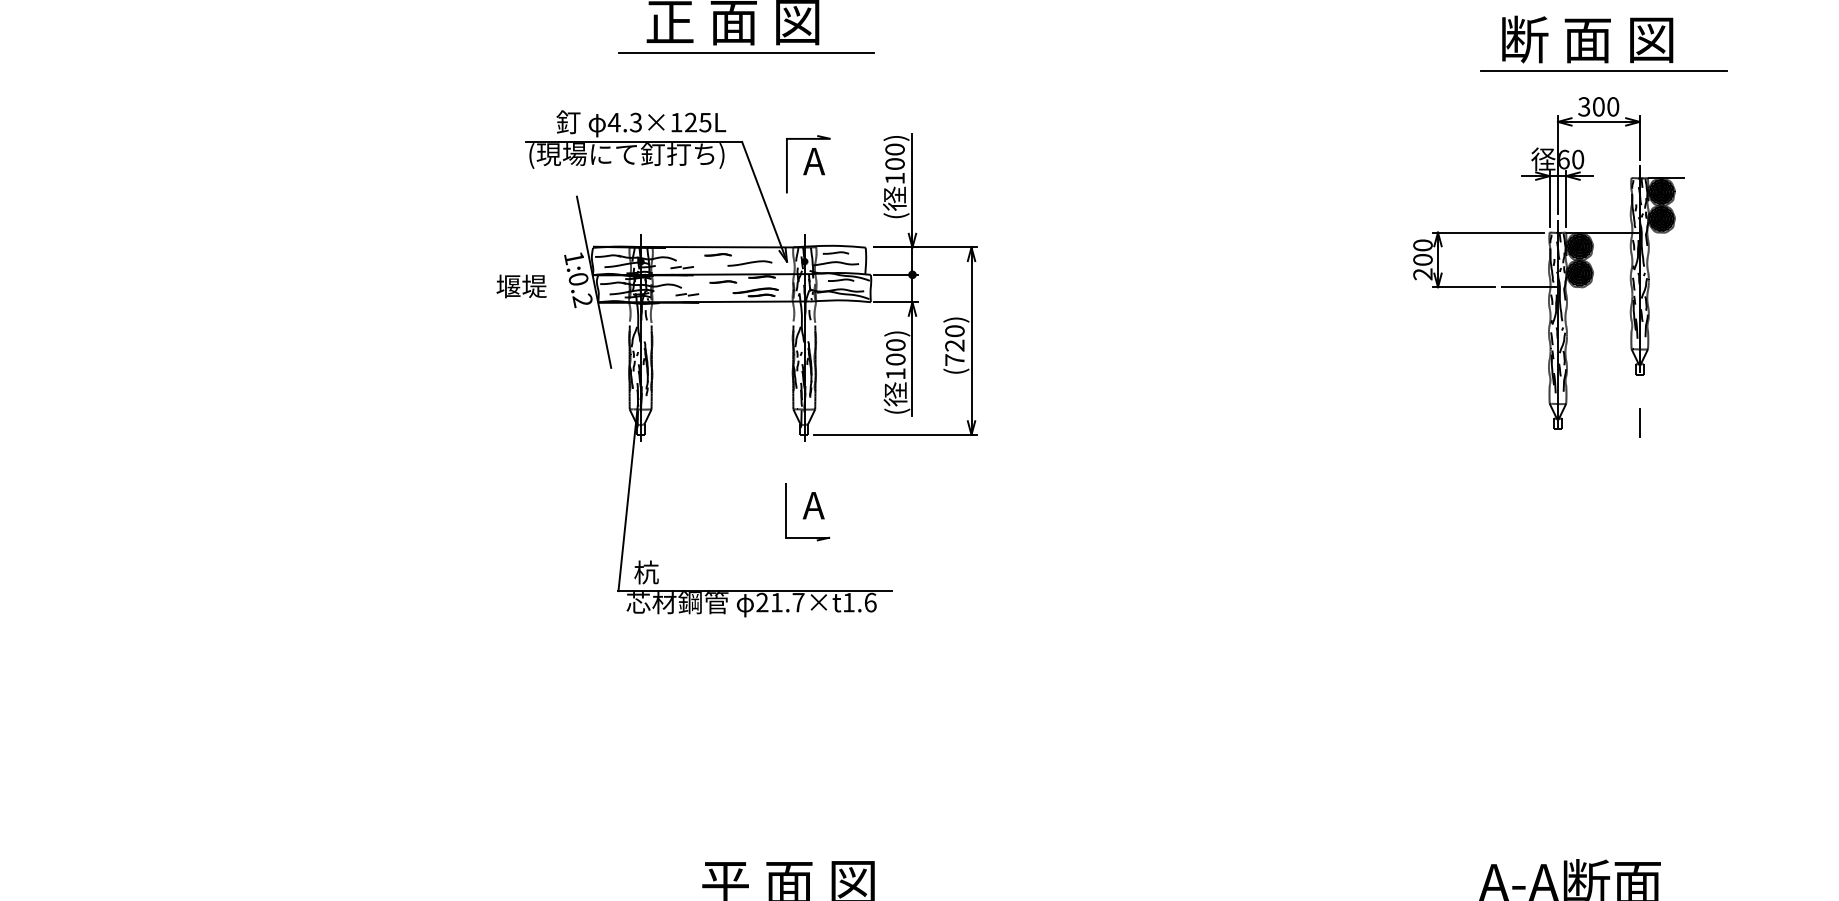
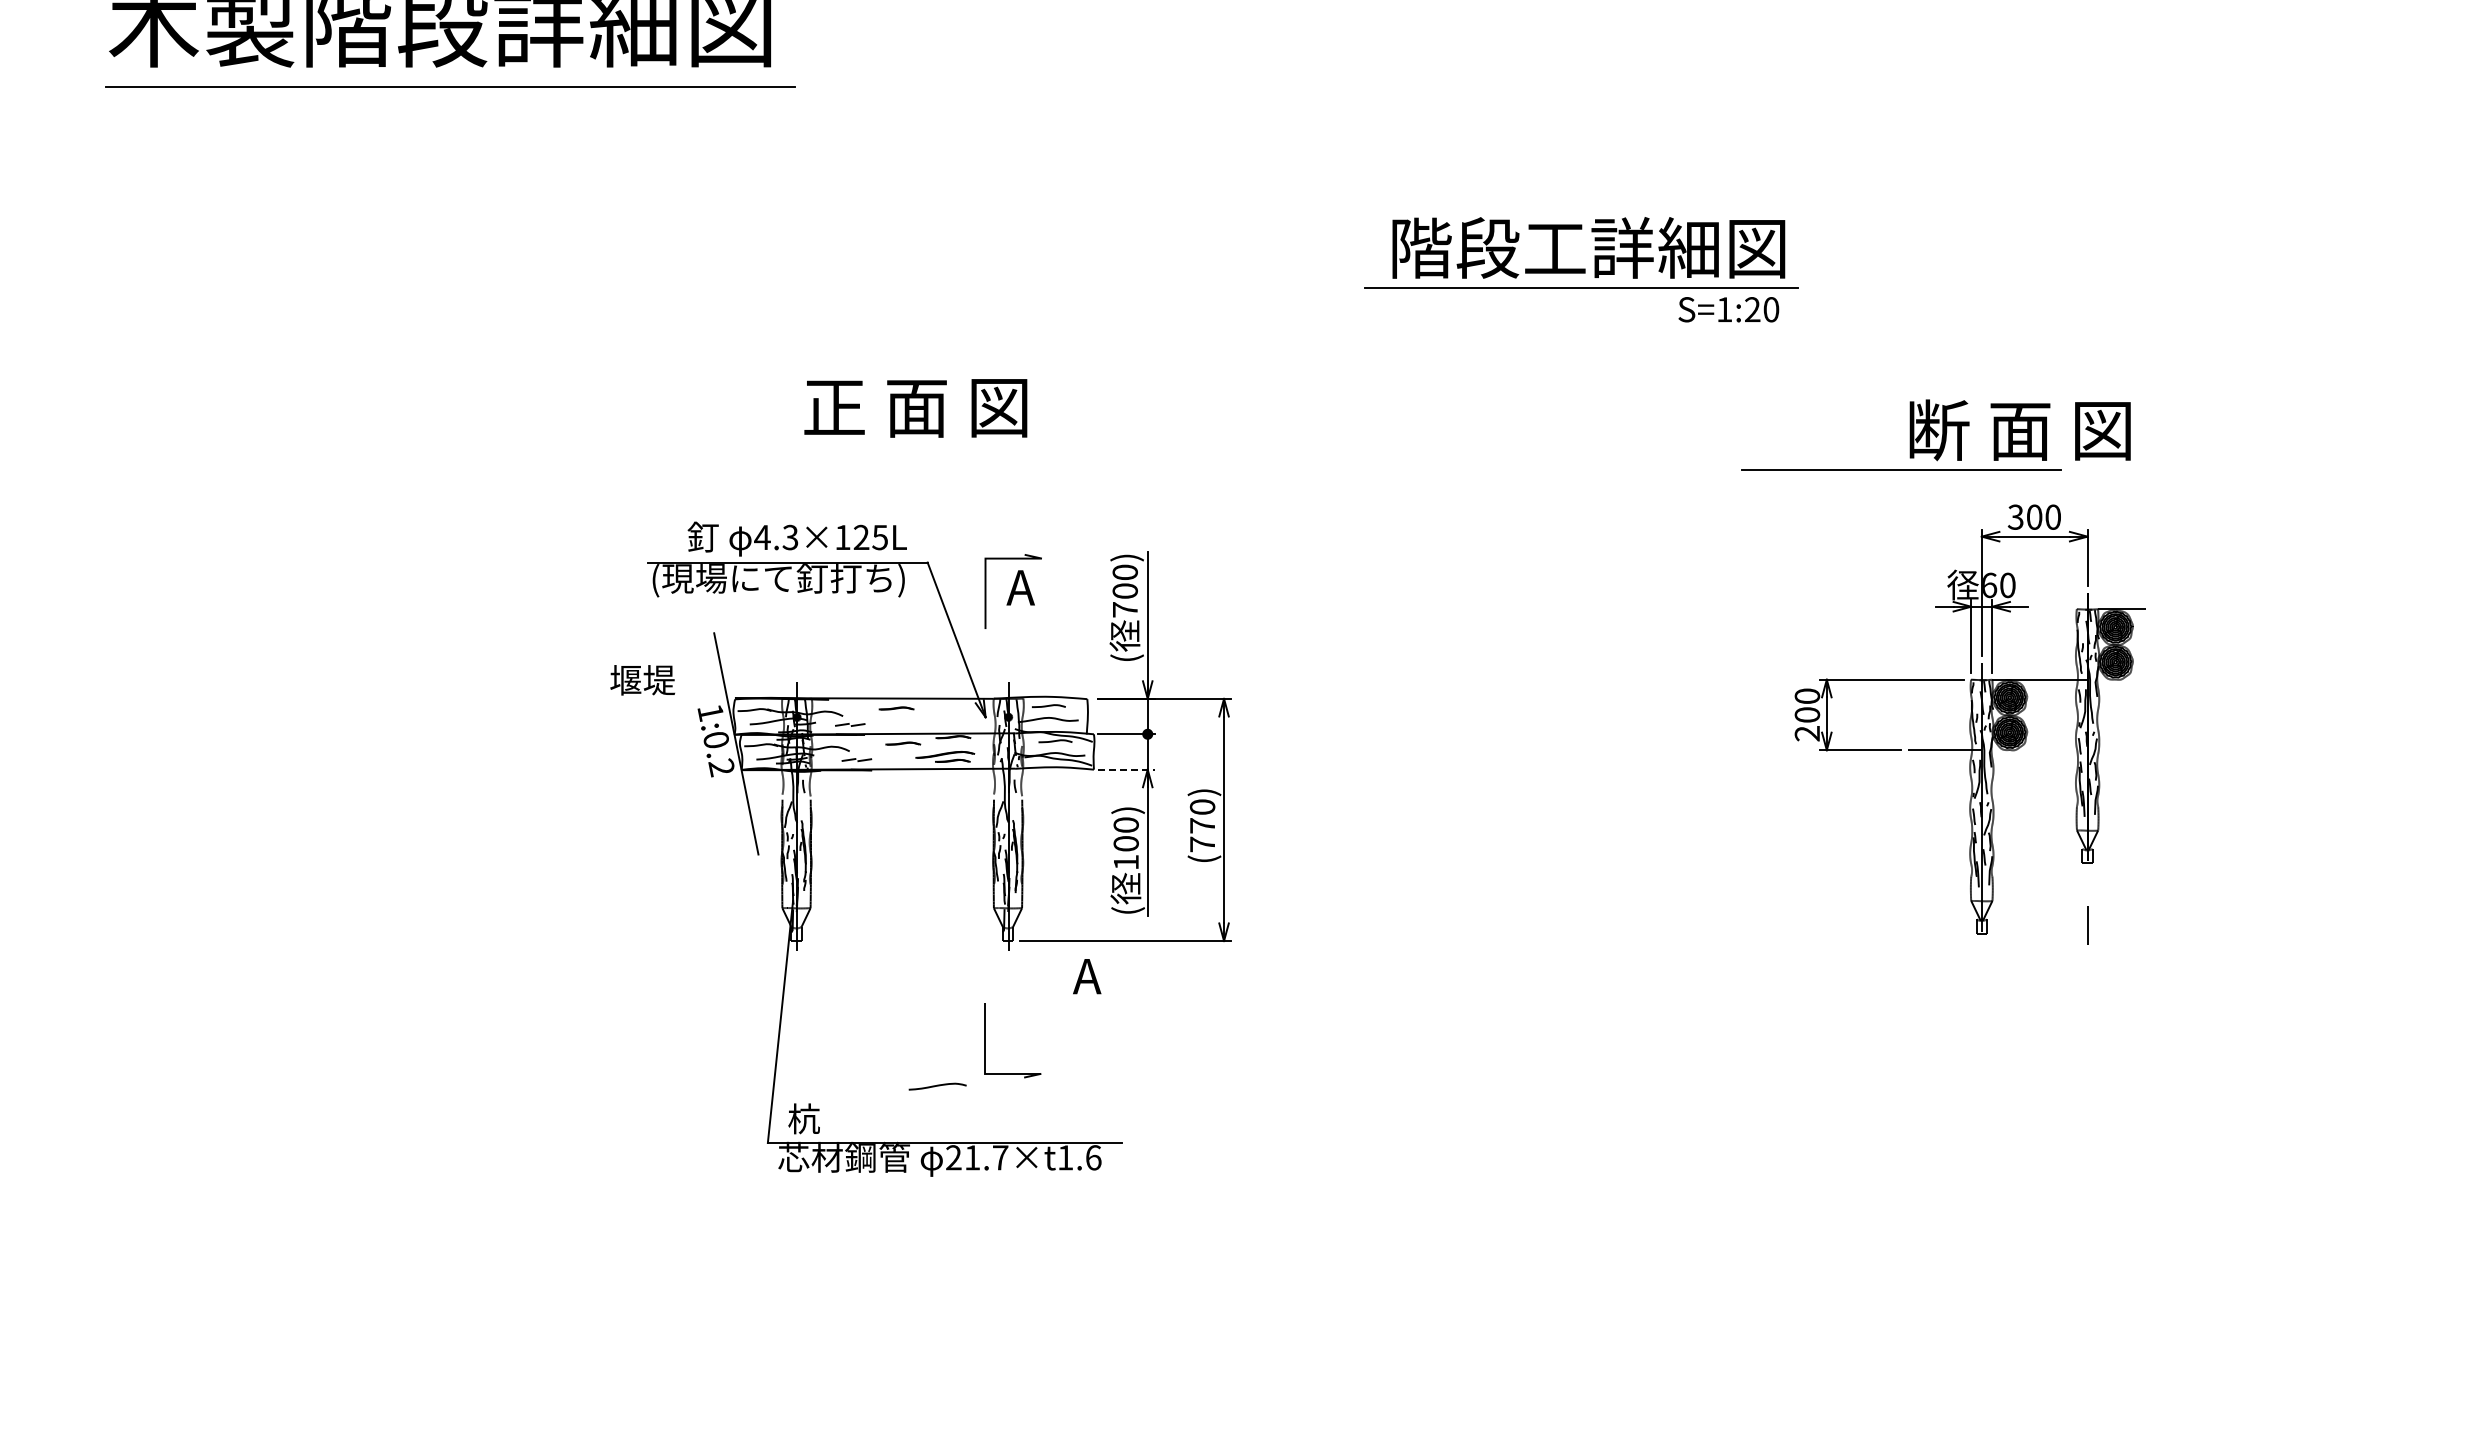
line: (746, 52) -> (933, 447), removed
line: (1604, 69) -> (1901, 469), moved
text: (895, 178) -> (1125, 609), 100) -> 700)
curve: (749, 263) -> (937, 1086), moved
text: (521, 286) -> (642, 680), moved
line: (896, 302) -> (1126, 769), solid -> dashed
text: (954, 345) -> (1201, 825), (720) -> (770)
text: (813, 505) -> (1087, 976), moved

